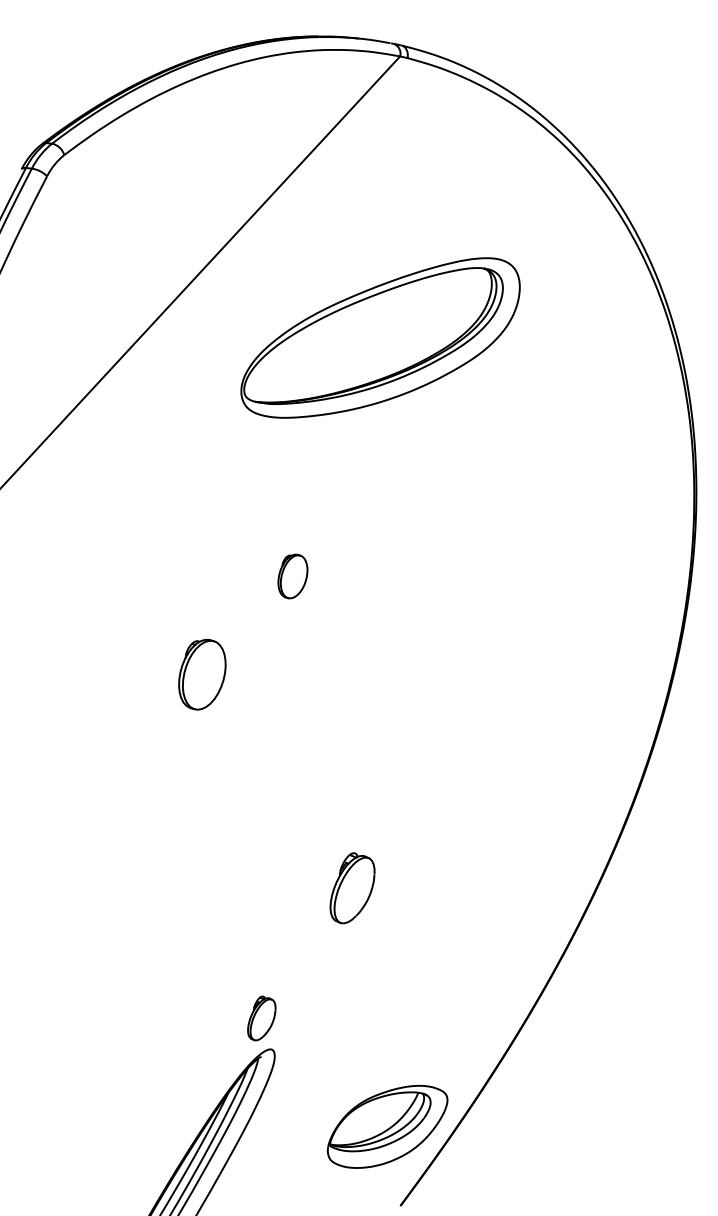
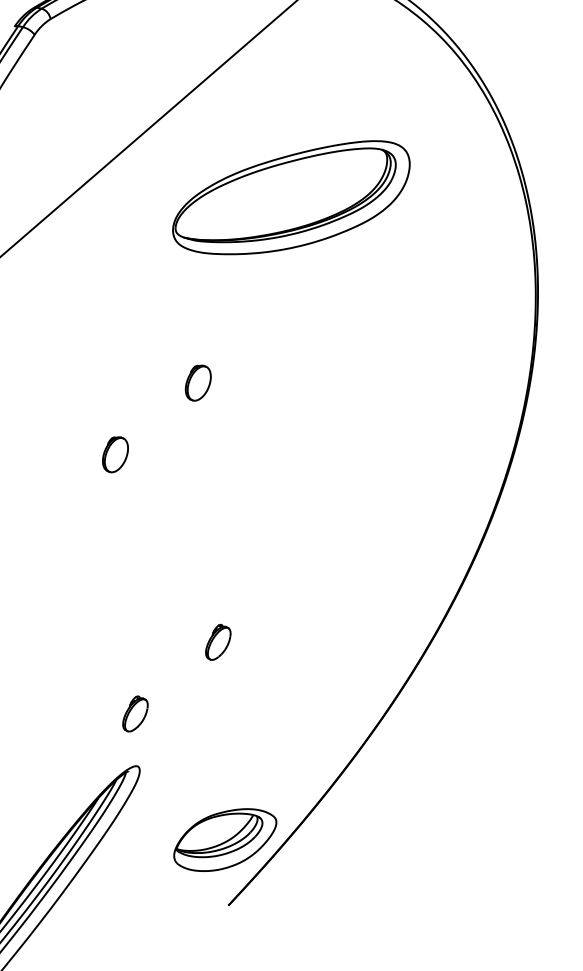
part: (201, 674) -> (114, 454), size x0.62
part: (352, 888) -> (218, 642), size x0.62
part: (261, 1018) -> (135, 714), moved

